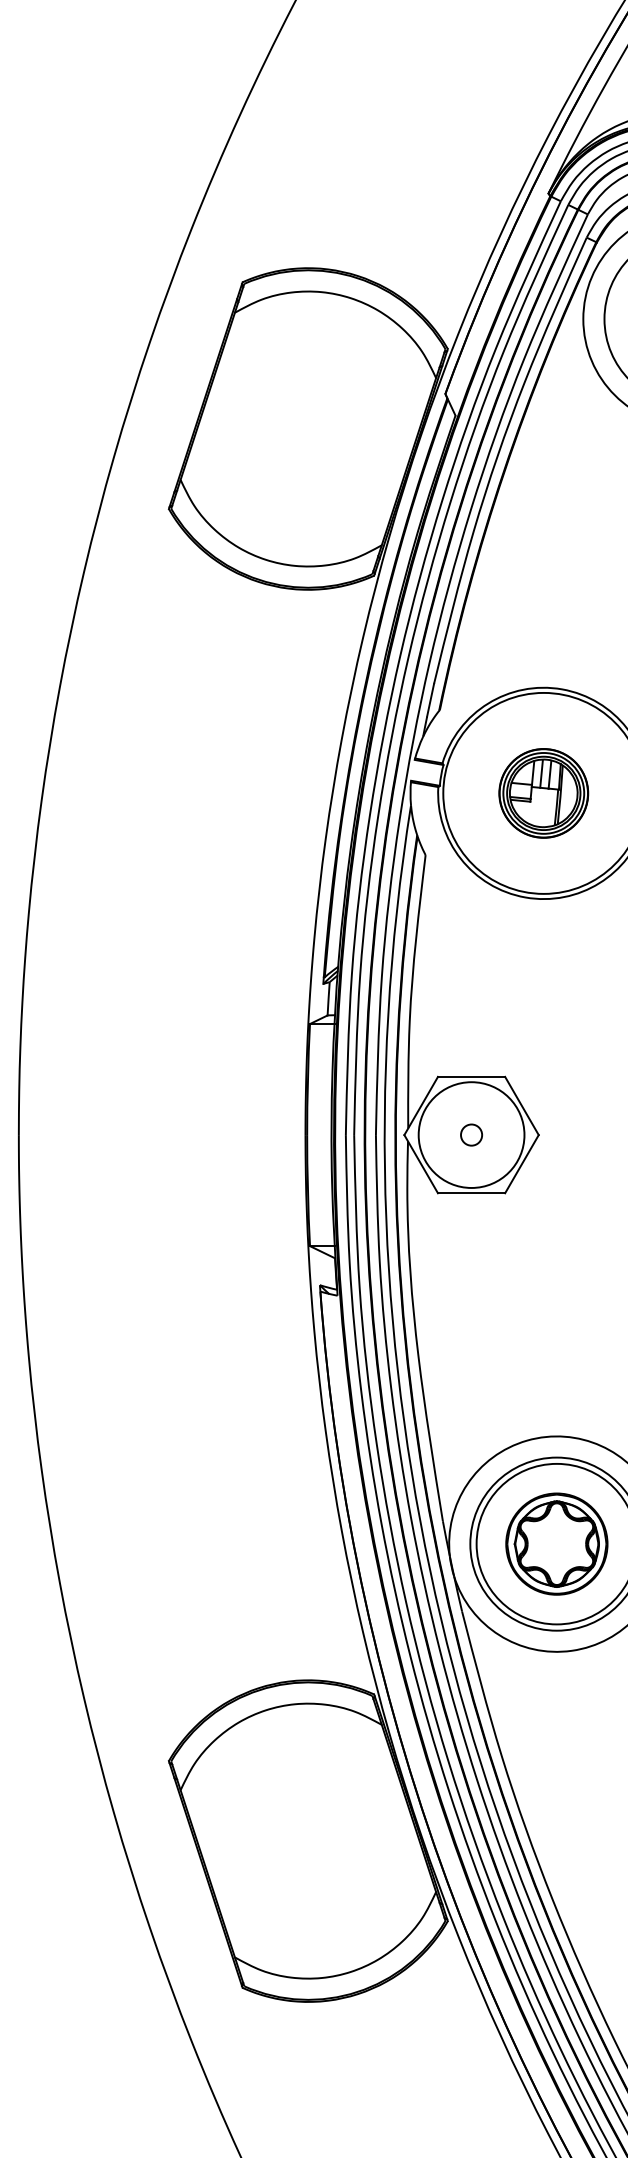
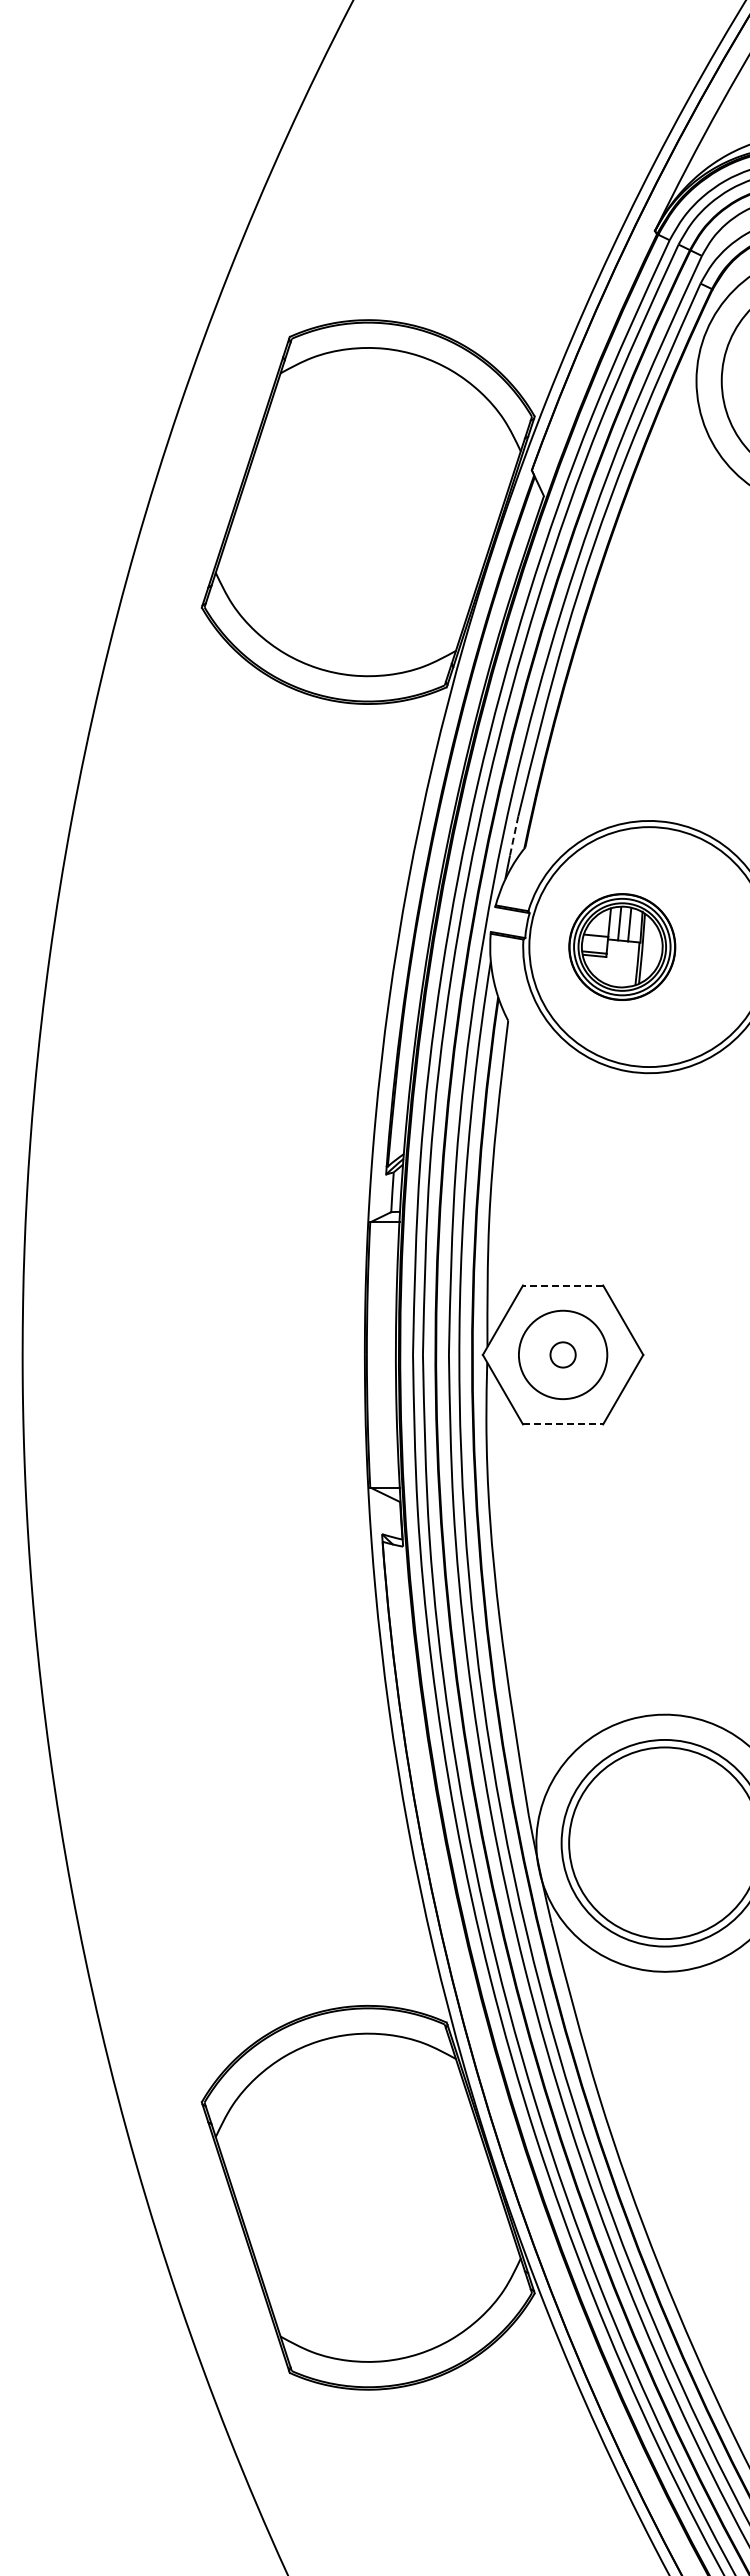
line: (430, 700) -> (514, 836), solid -> dashed
part: (543, 792) -> (622, 946), moved
line: (471, 1076) -> (562, 1285), solid -> dashed
circle: (471, 1134) -> (562, 1354), size x0.7
line: (471, 1193) -> (563, 1424), solid -> dashed
part: (556, 1543) -> (664, 1842), removed

